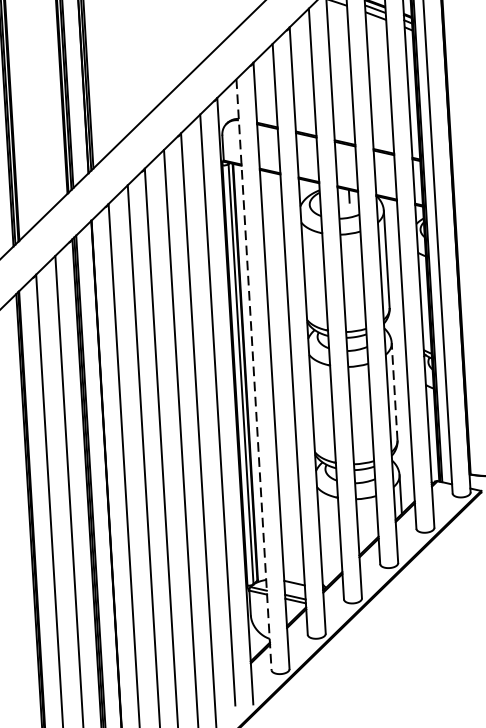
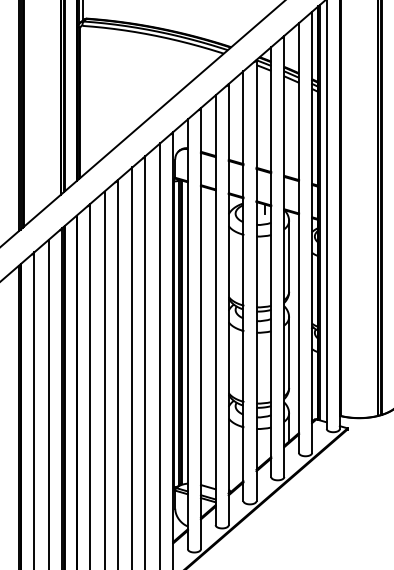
line: (253, 375) -> (187, 334), dashed -> solid
line: (395, 391) -> (289, 352), dashed -> solid

